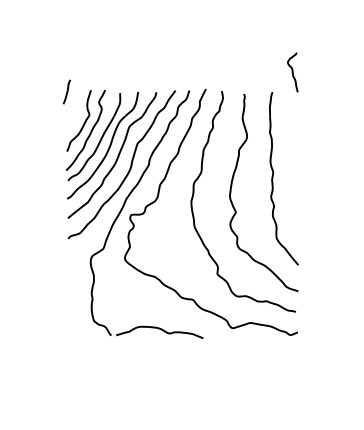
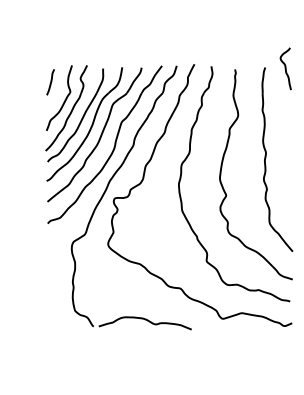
curve: (292, 72) -> (285, 68), moved
line: (66, 91) -> (50, 81), moved

